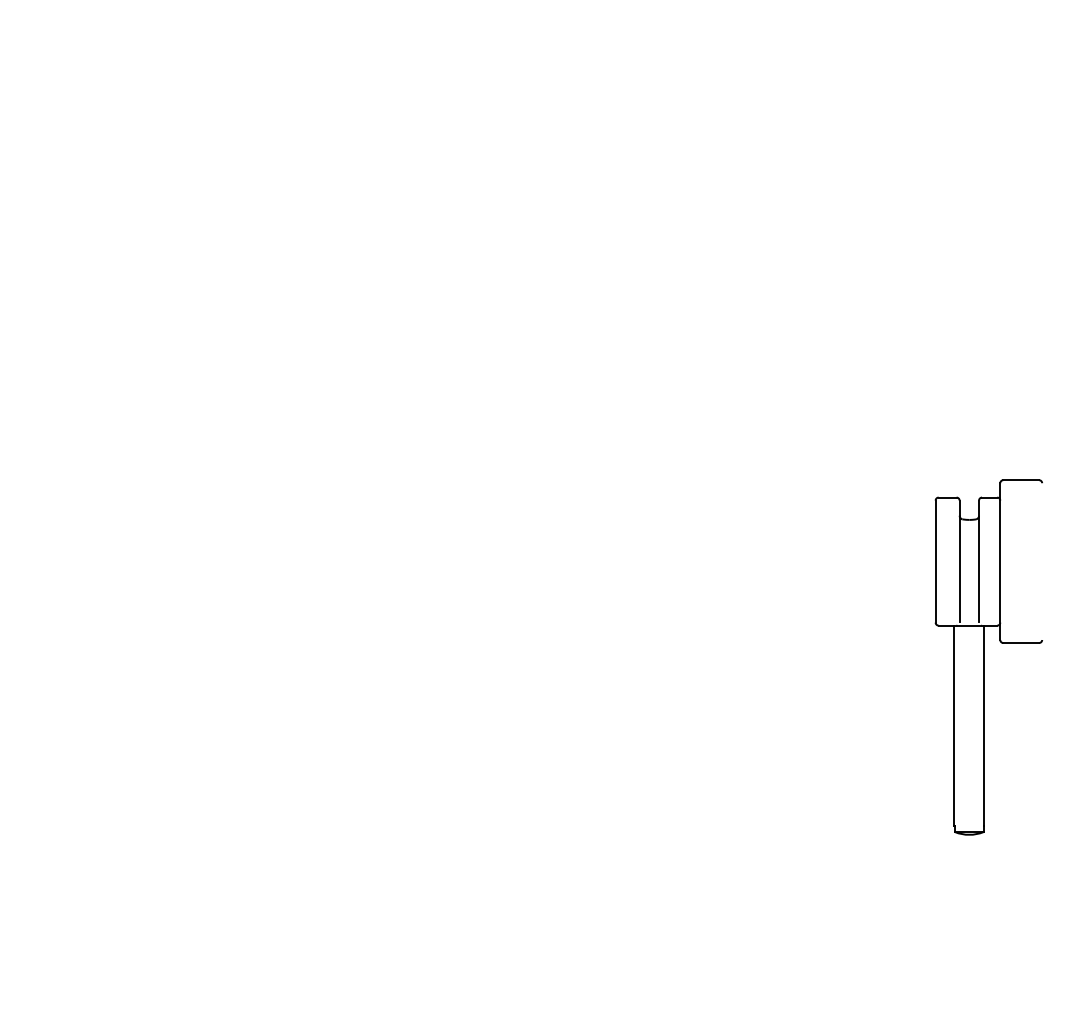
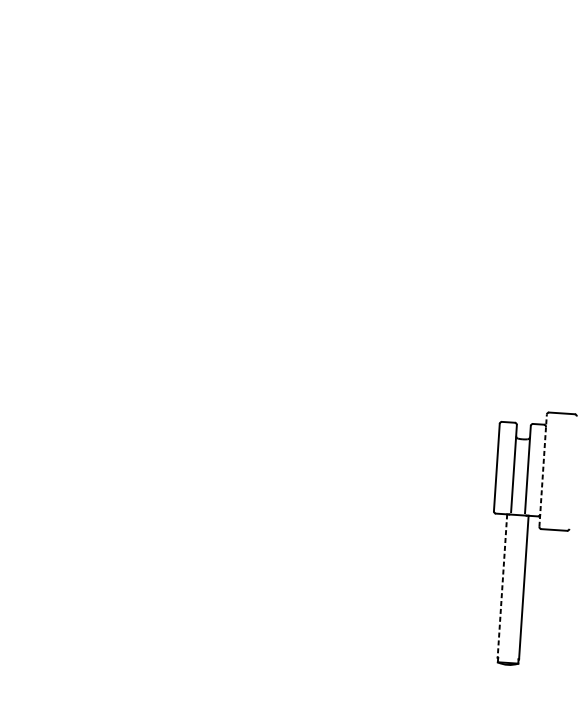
line: (1000, 561) -> (543, 470), solid -> dashed
line: (954, 726) -> (502, 586), solid -> dashed

